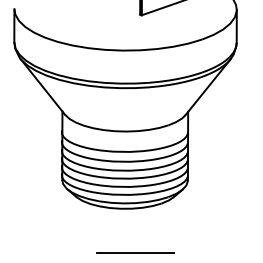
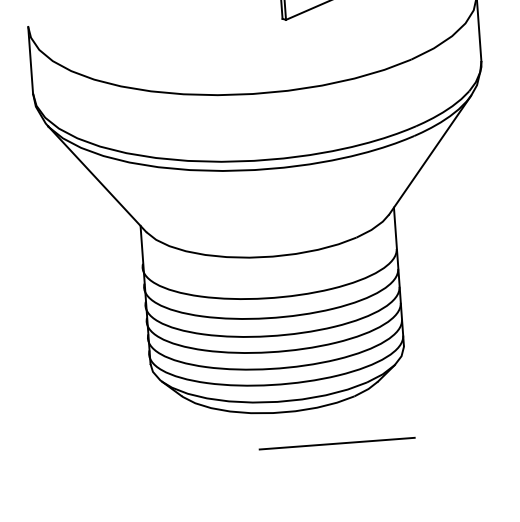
line: (135, 252) -> (337, 442), moved

